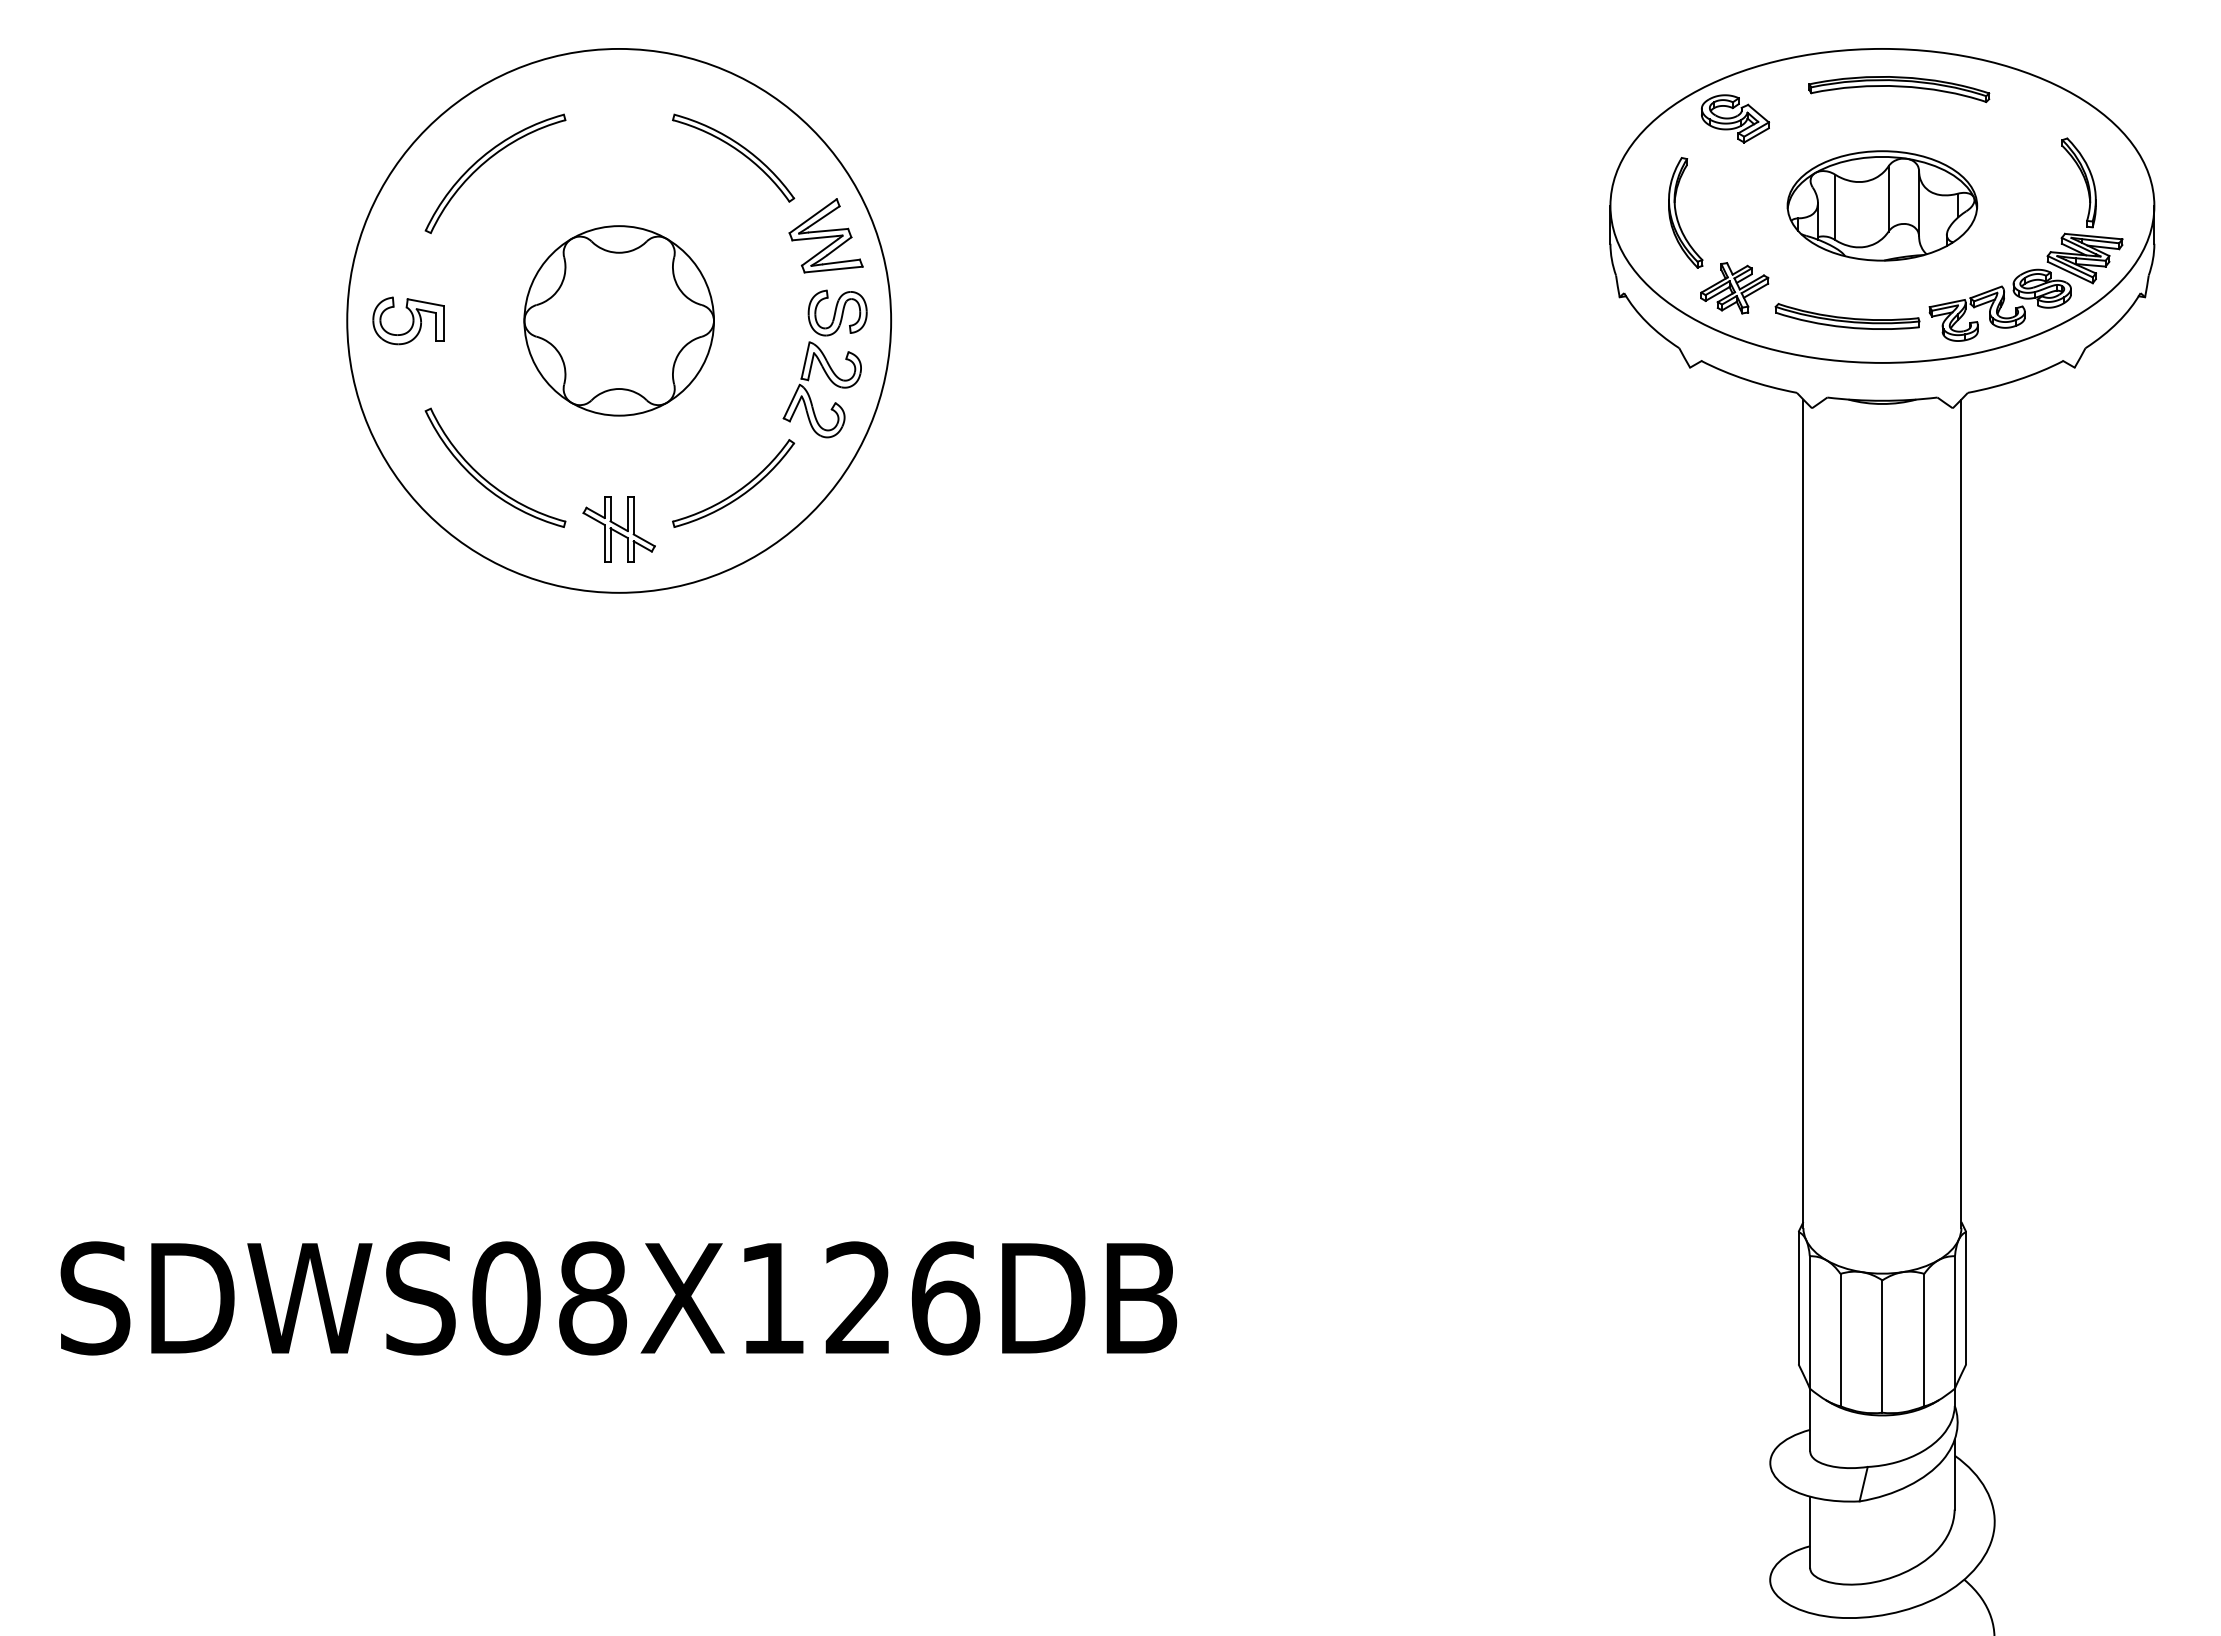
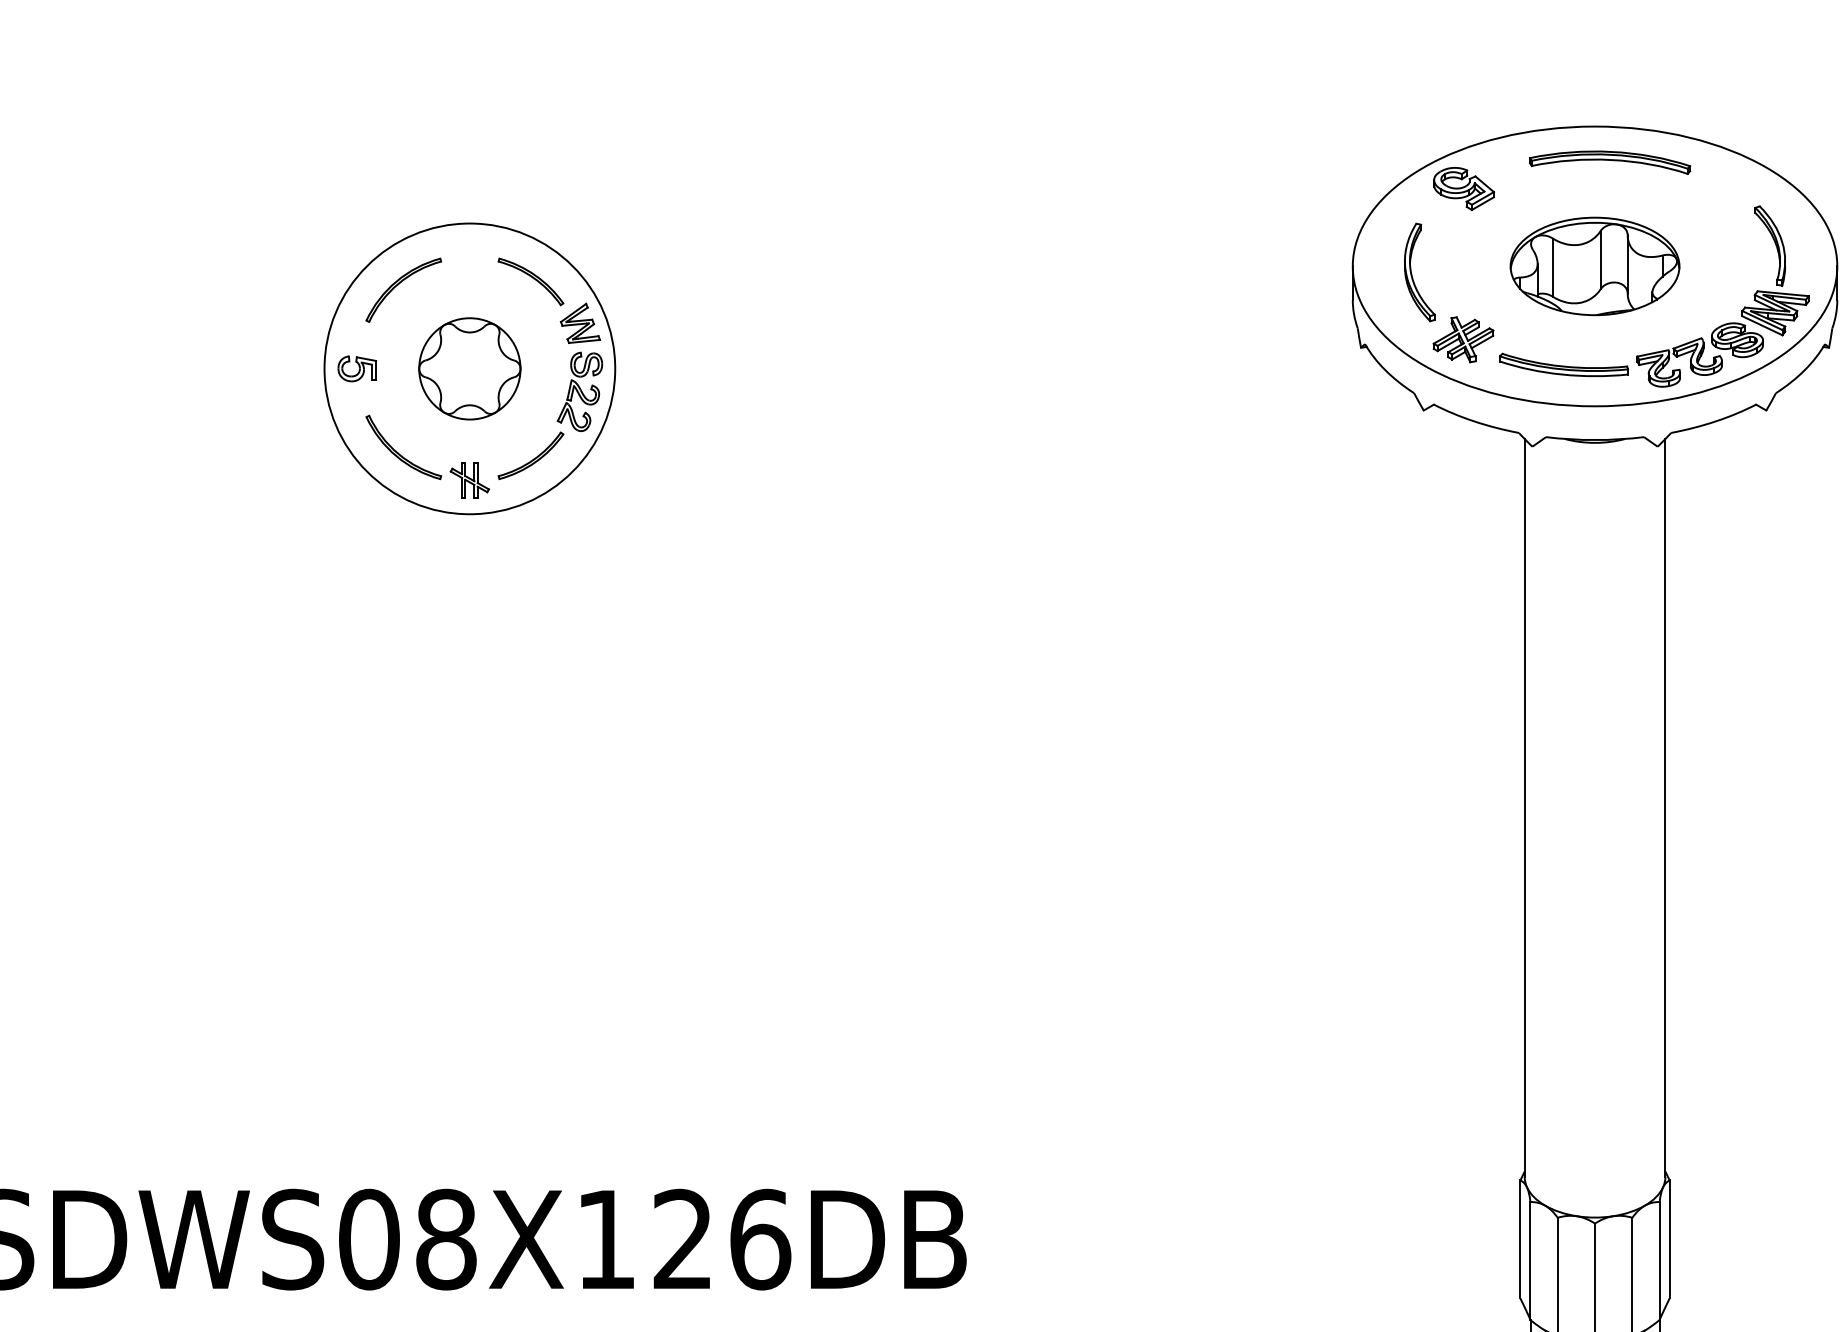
part: (619, 320) -> (470, 368), size x0.6

